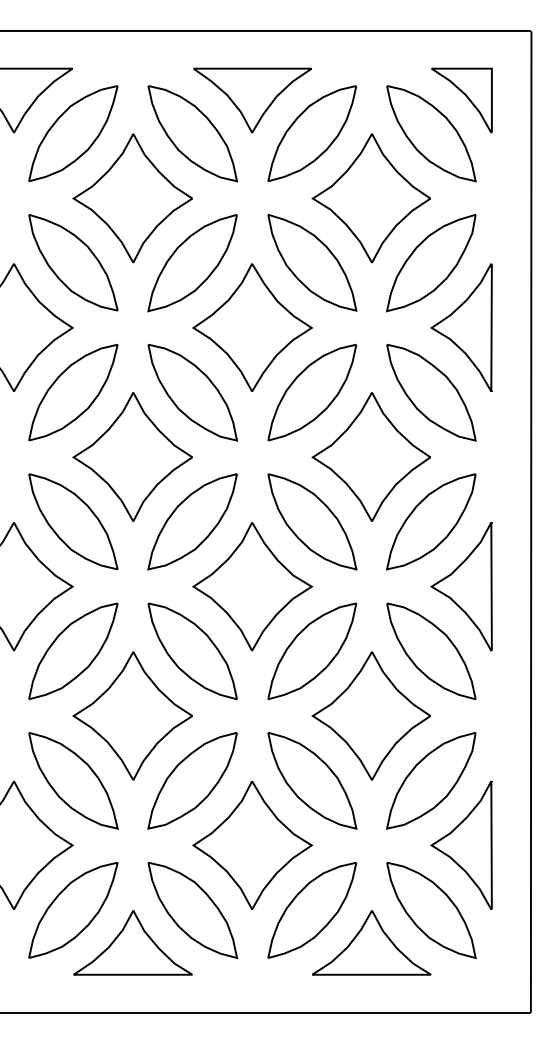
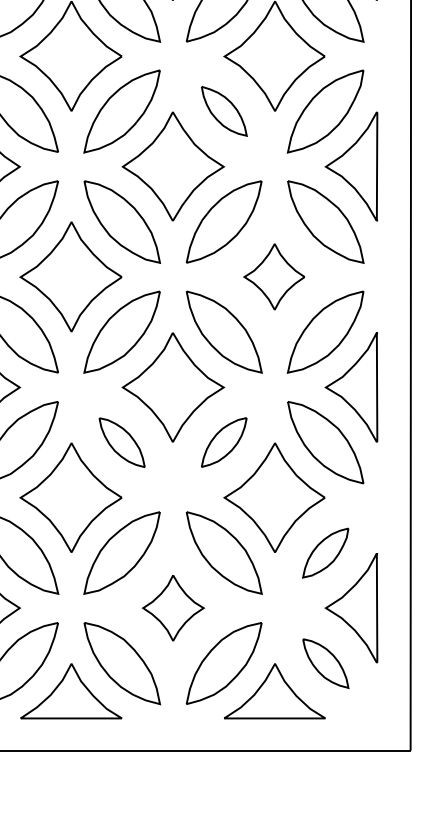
part: (312, 262) -> (224, 111), size x0.6
part: (370, 456) -> (273, 276), size x0.6
part: (312, 650) -> (224, 441), size x0.6
part: (192, 651) -> (122, 442), size x0.6
part: (431, 780) -> (325, 552), size x0.6
part: (252, 845) -> (173, 608), size x0.6
part: (431, 910) -> (325, 663), size x0.6

